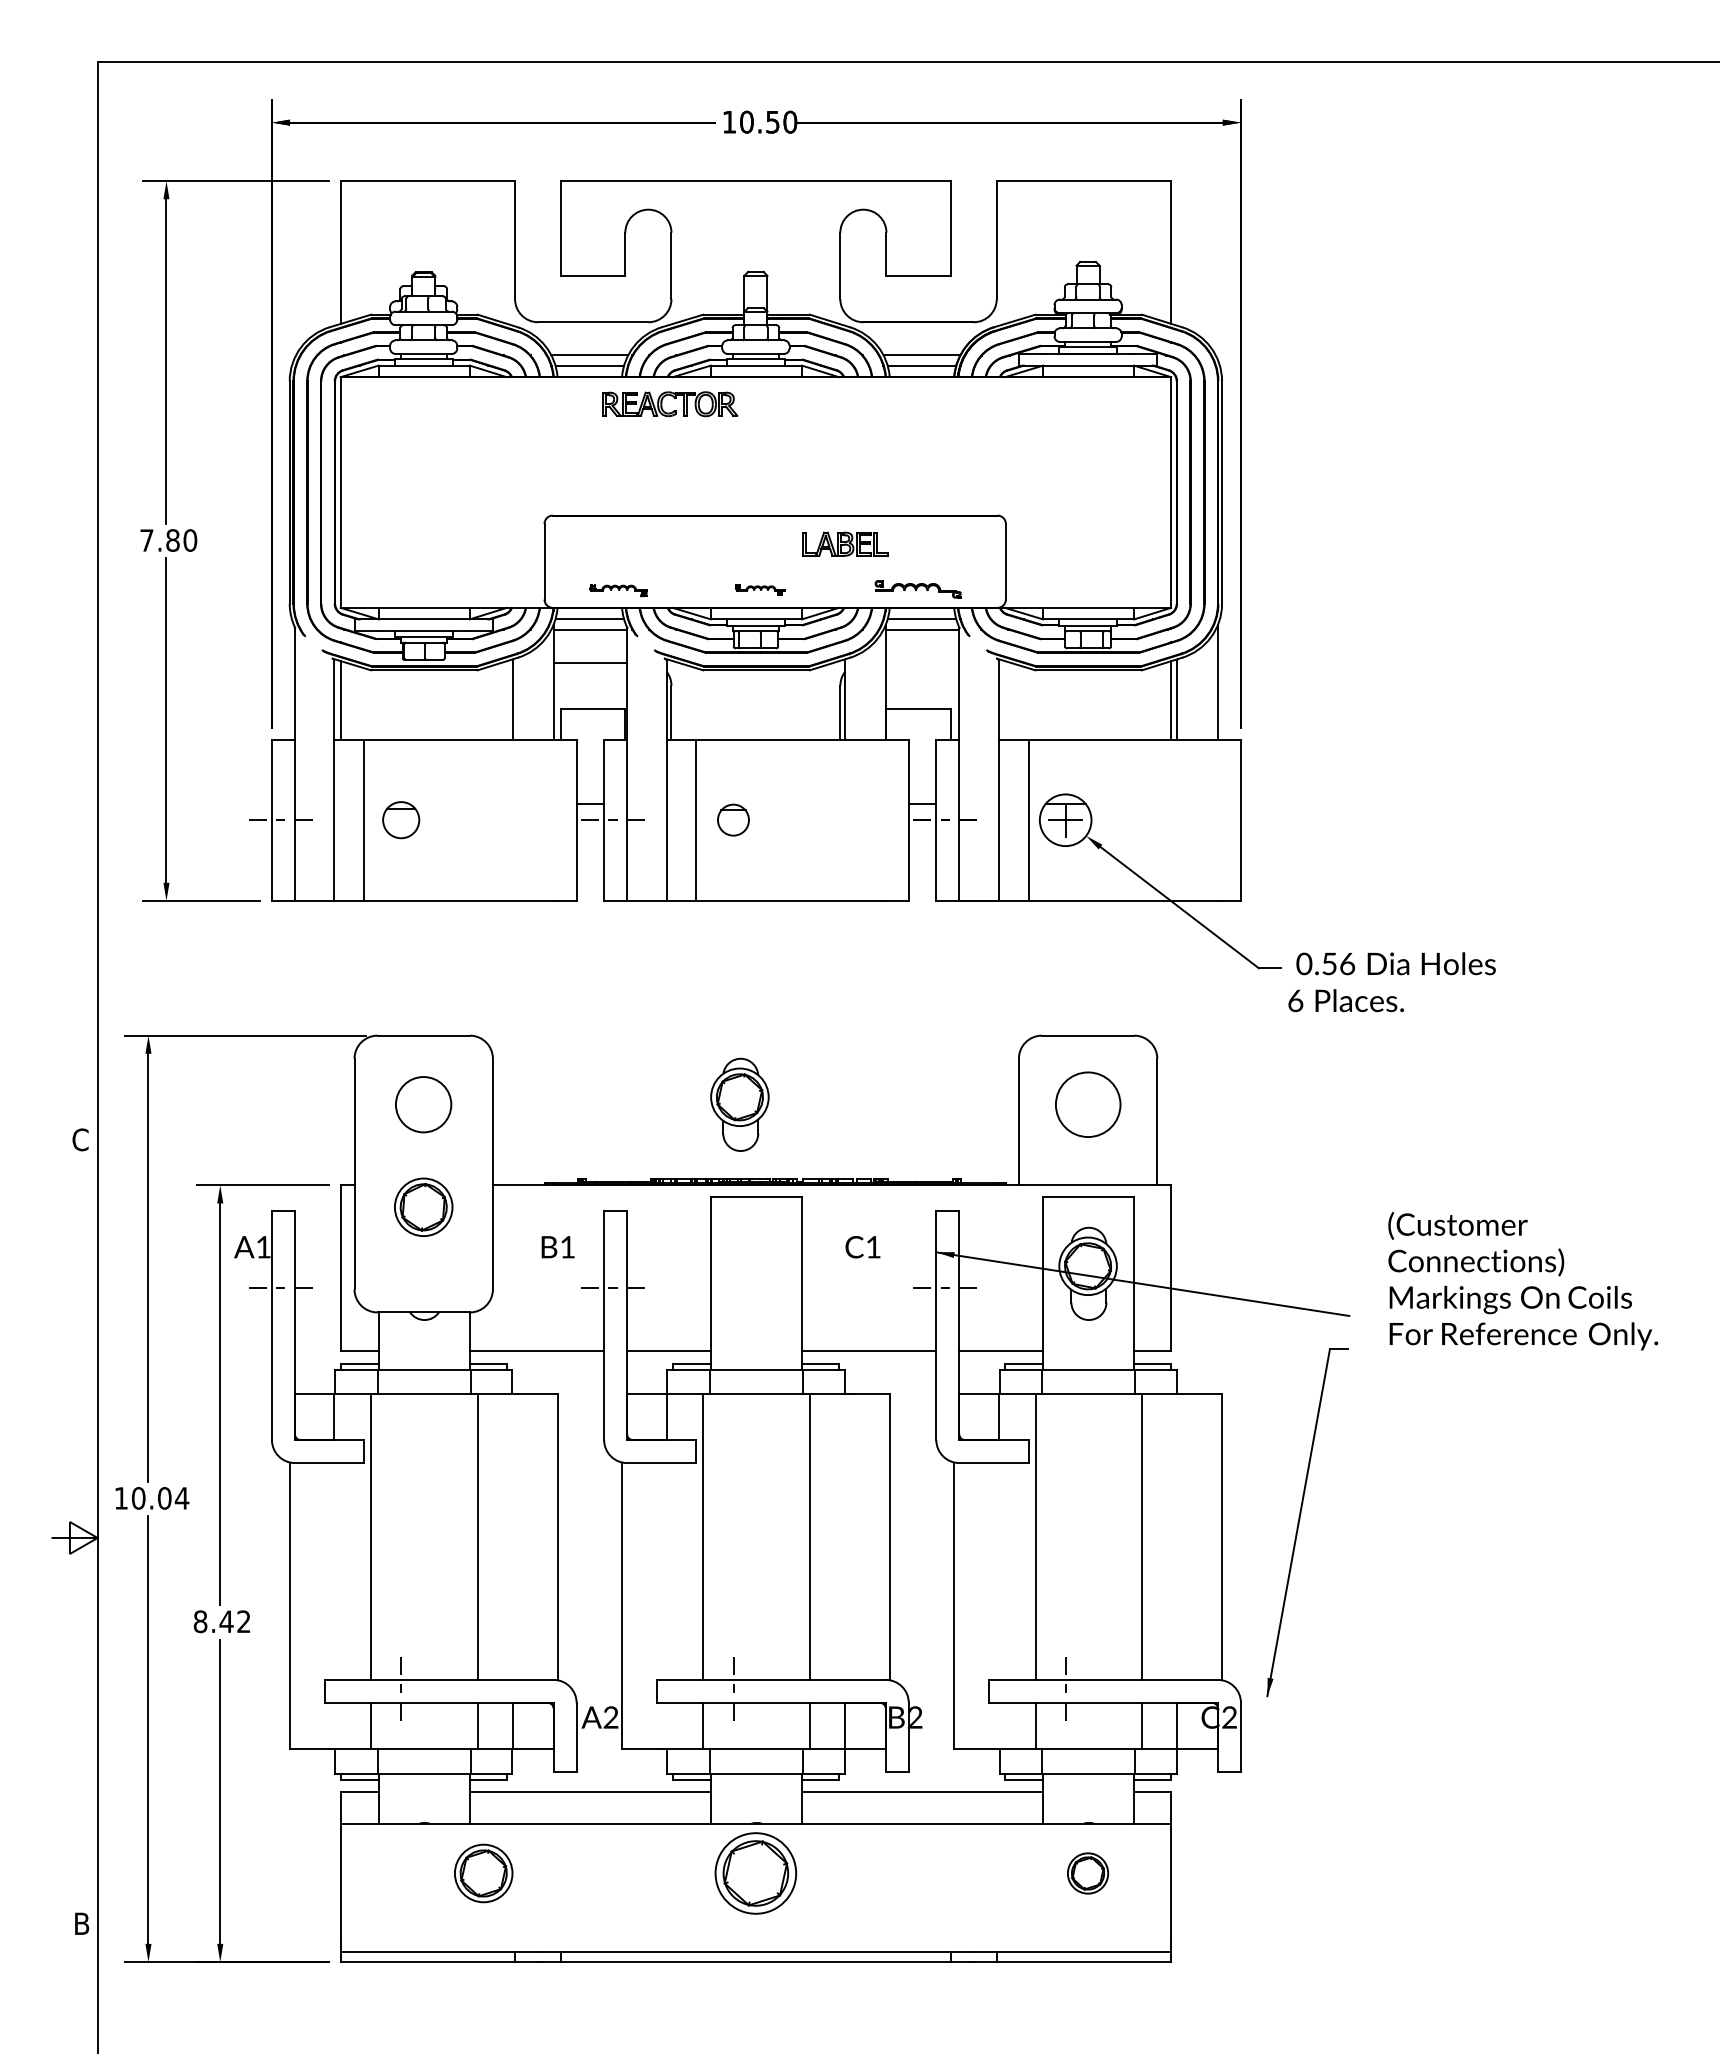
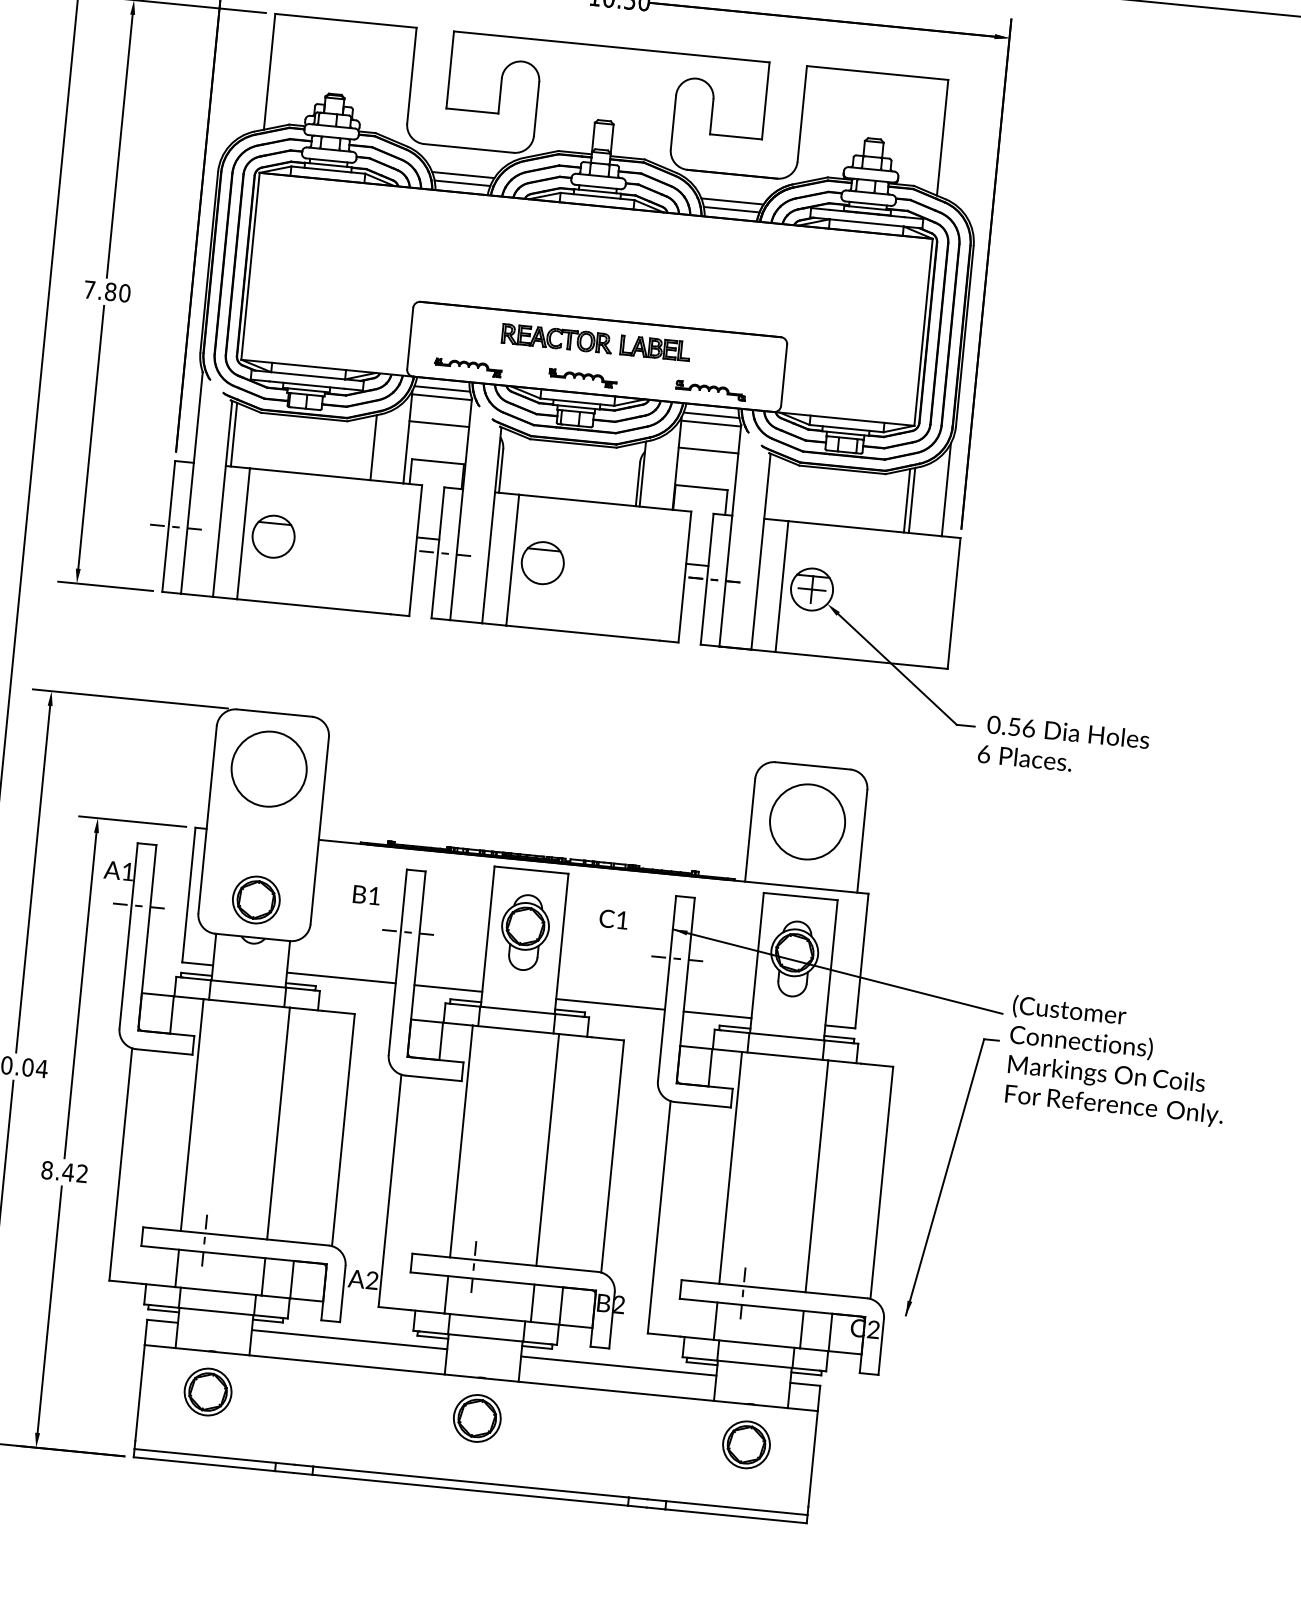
part: (673, 410) -> (559, 344), moved
part: (760, 589) -> (583, 378), size x1.67
part: (618, 590) -> (467, 367), size x1.43
line: (922, 662) -> (708, 450), added
part: (400, 819) -> (273, 536), size x1.43
part: (733, 819) -> (542, 562), size x1.67
circle: (423, 1104) -> (269, 768), size x1.67
part: (739, 1104) -> (524, 932), moved
circle: (1088, 1104) -> (807, 821), size x1.43
part: (423, 1206) -> (256, 899), moved
text: (1523, 1281) -> (1118, 1061), moved
part: (483, 1873) -> (207, 1392), moved
part: (755, 1873) -> (476, 1418), size x0.71
part: (1087, 1873) -> (746, 1444), size x1.43

